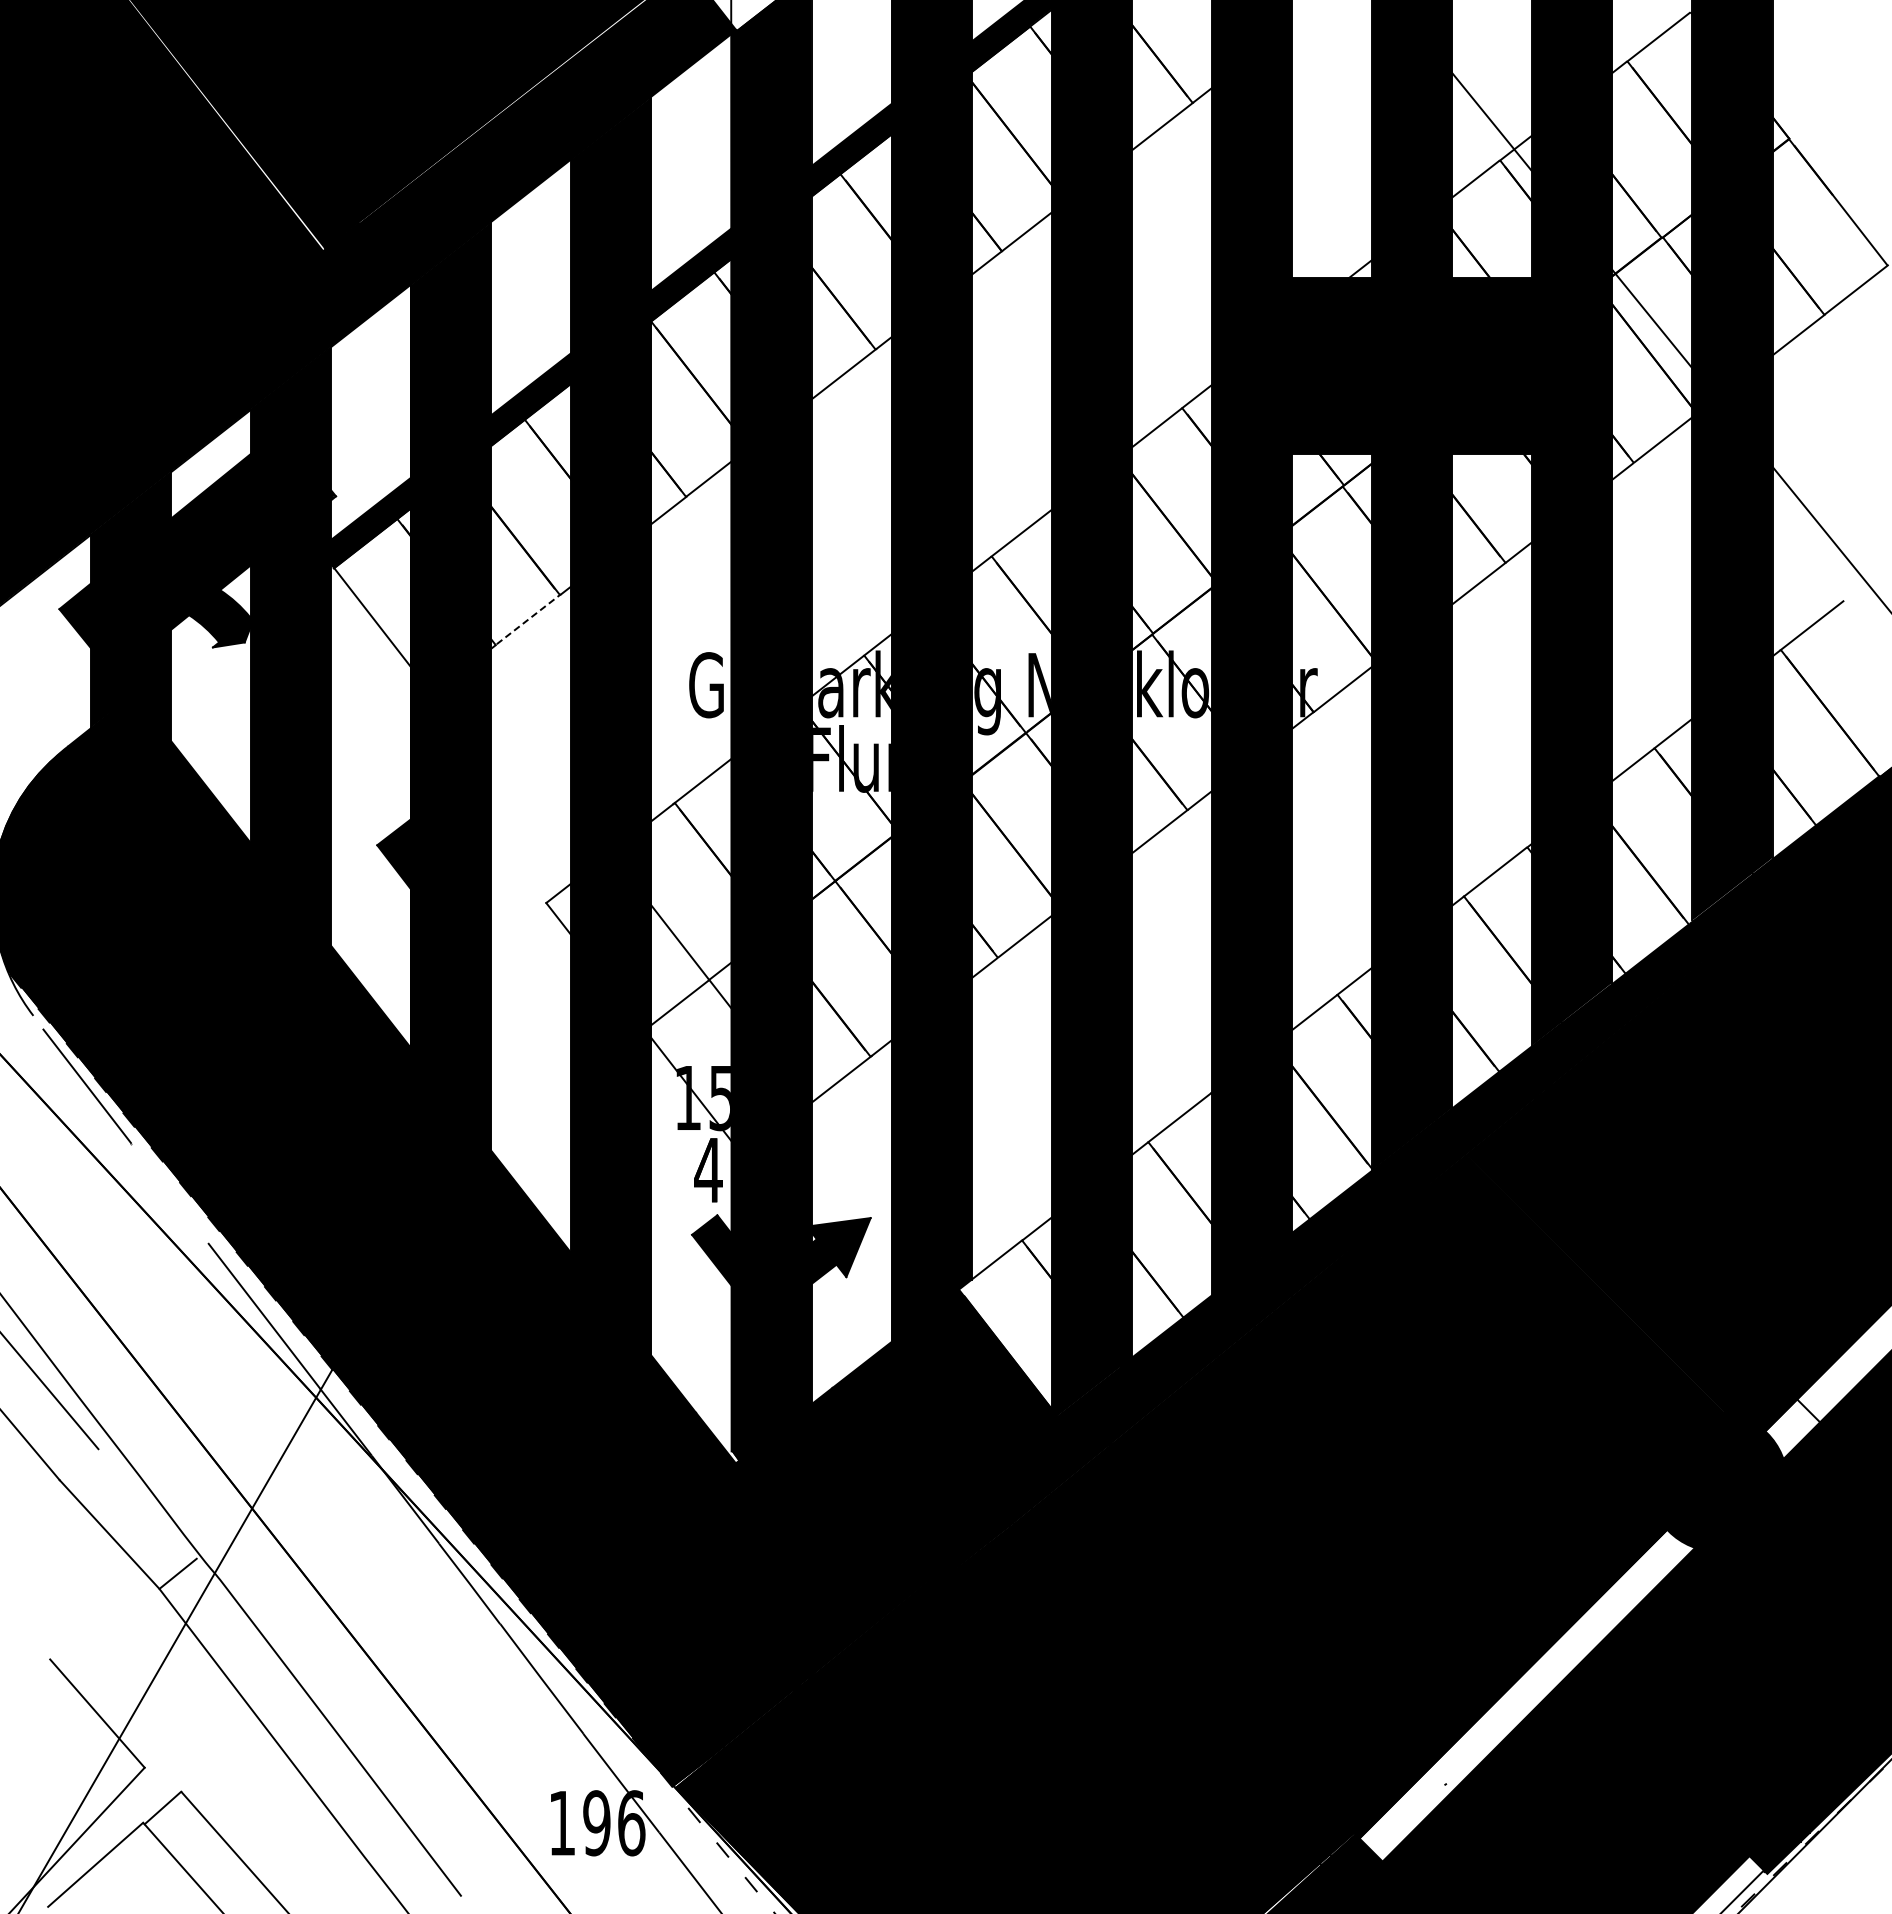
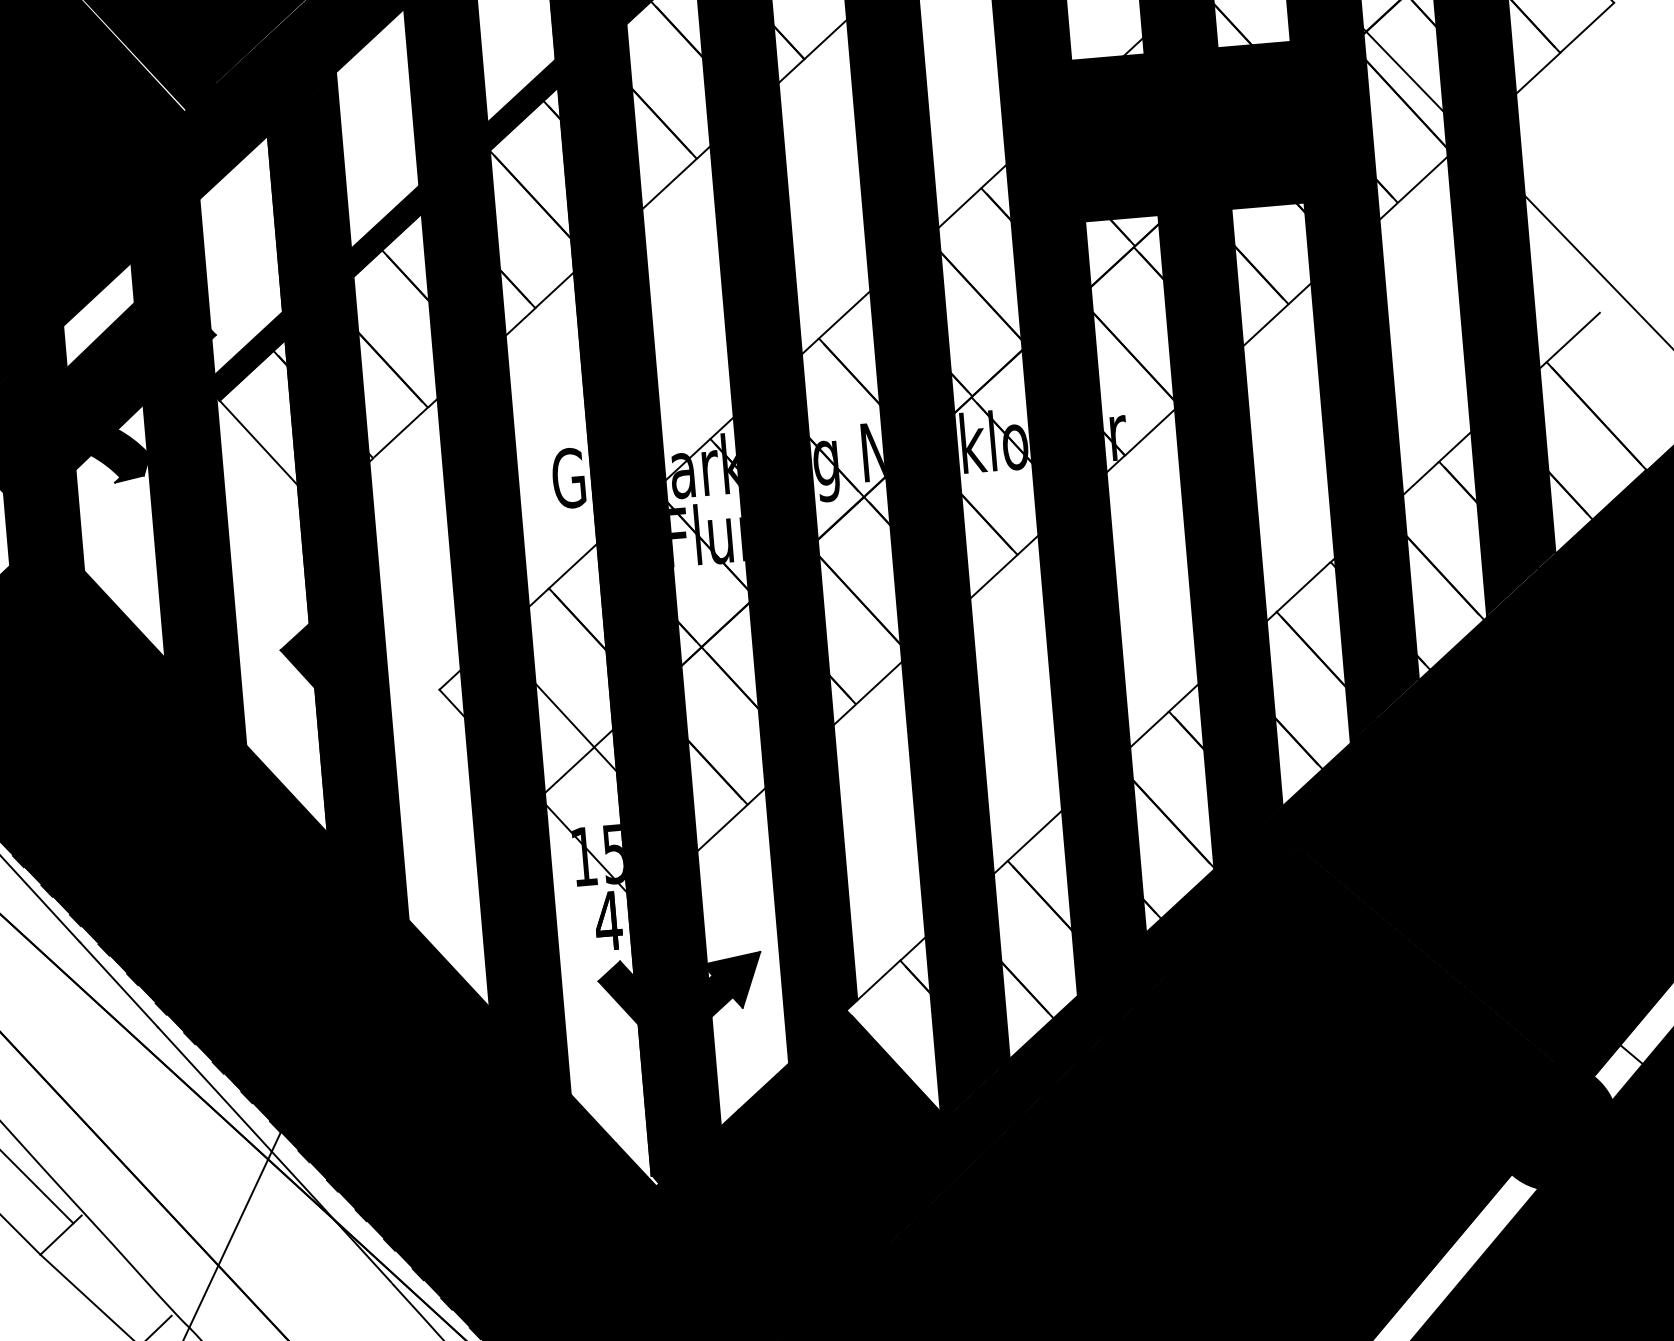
line: (528, 619) -> (401, 432), dashed -> solid
line: (169, 1193) -> (118, 984), added
line: (83, 1460) -> (60, 1234), added

